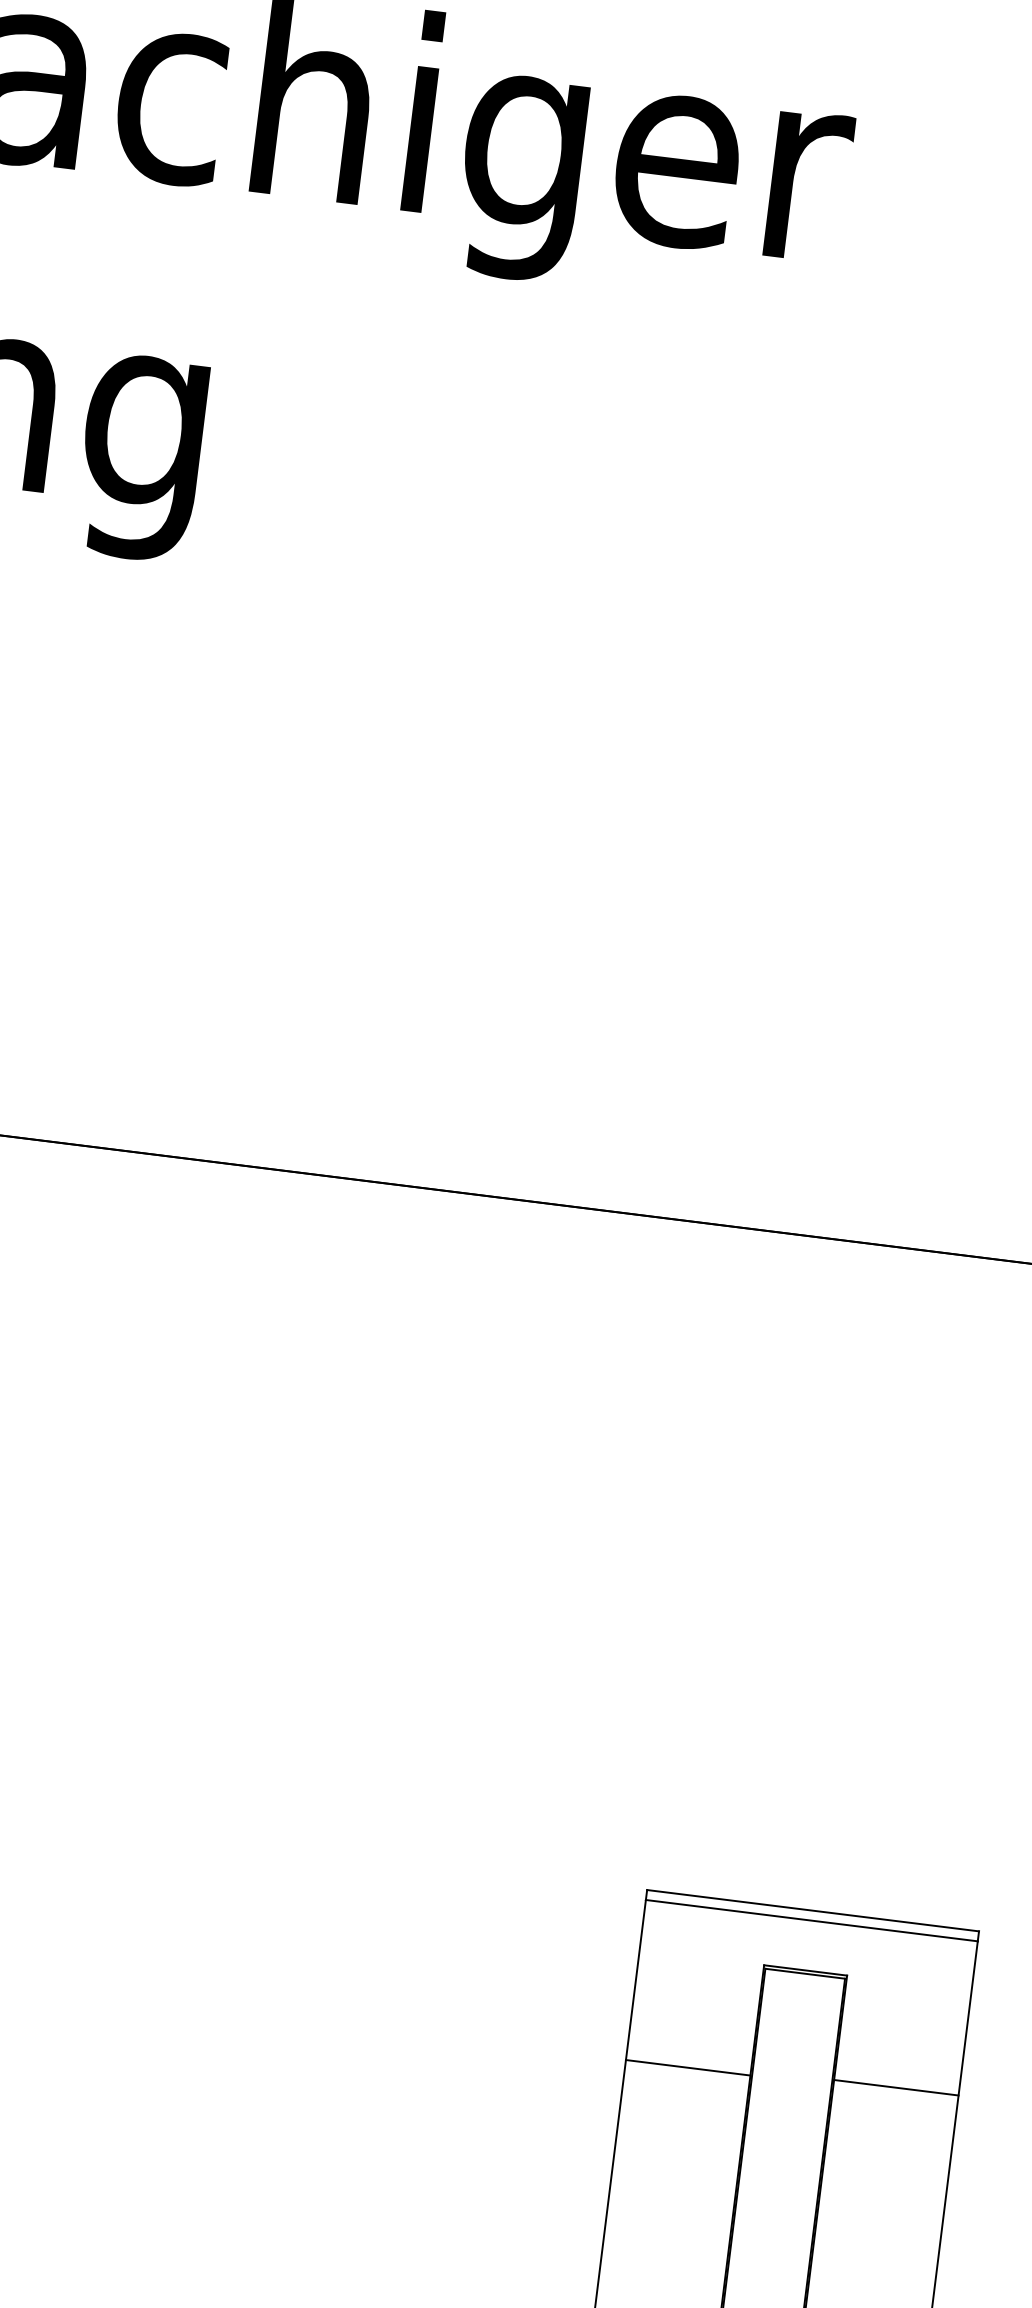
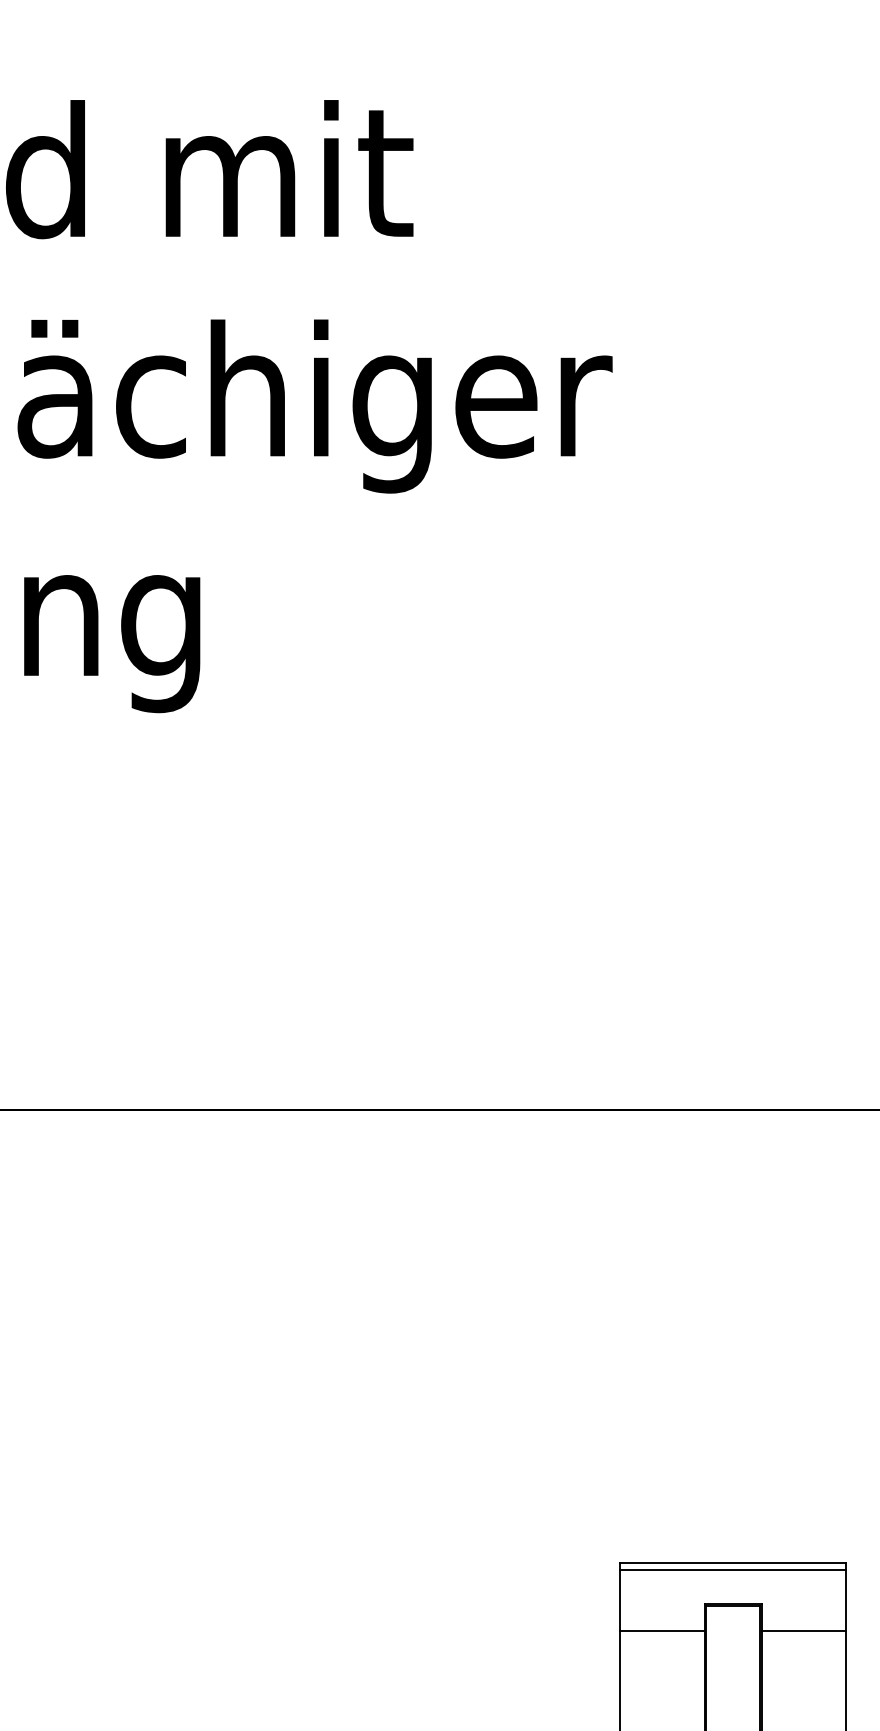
line: (688, 2067) -> (662, 1630), moved
line: (895, 2087) -> (803, 1630), moved

